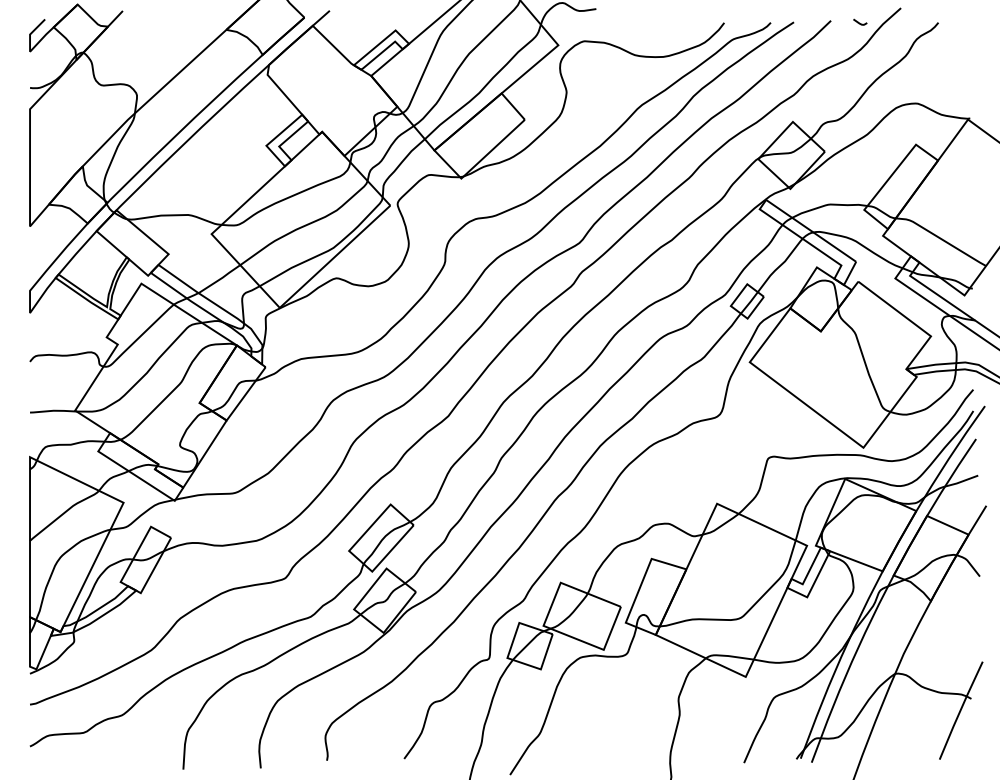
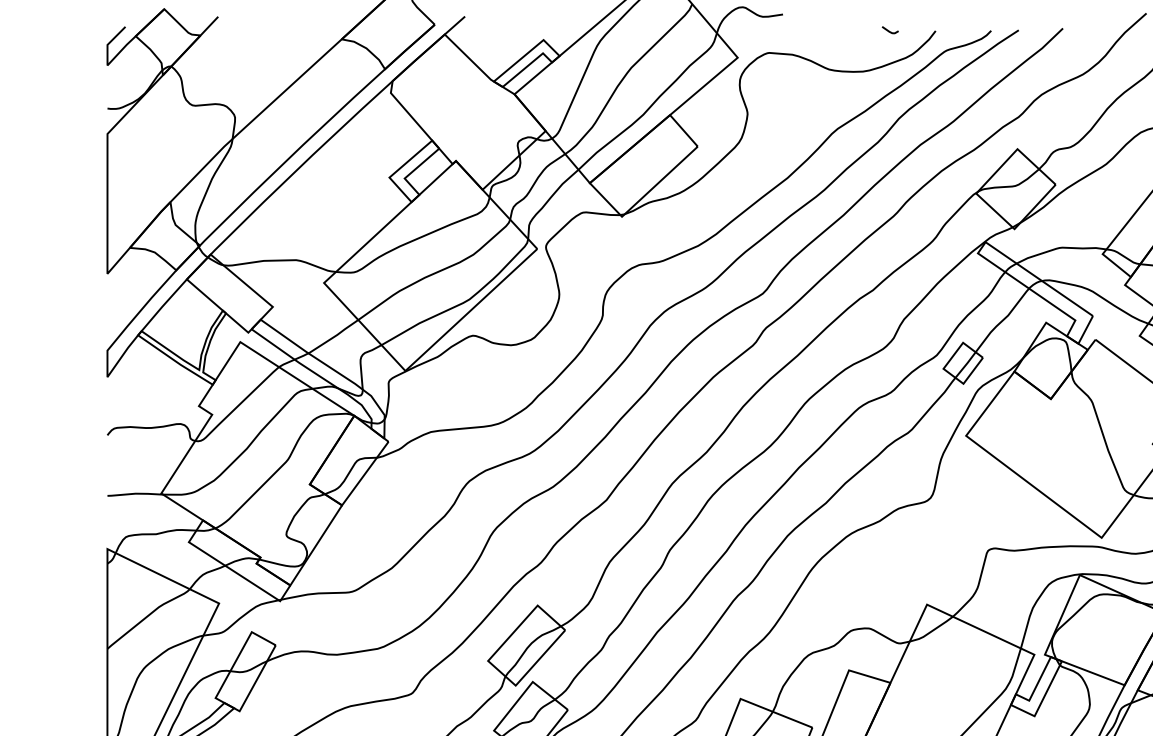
curve: (859, 22) -> (889, 30), moved

